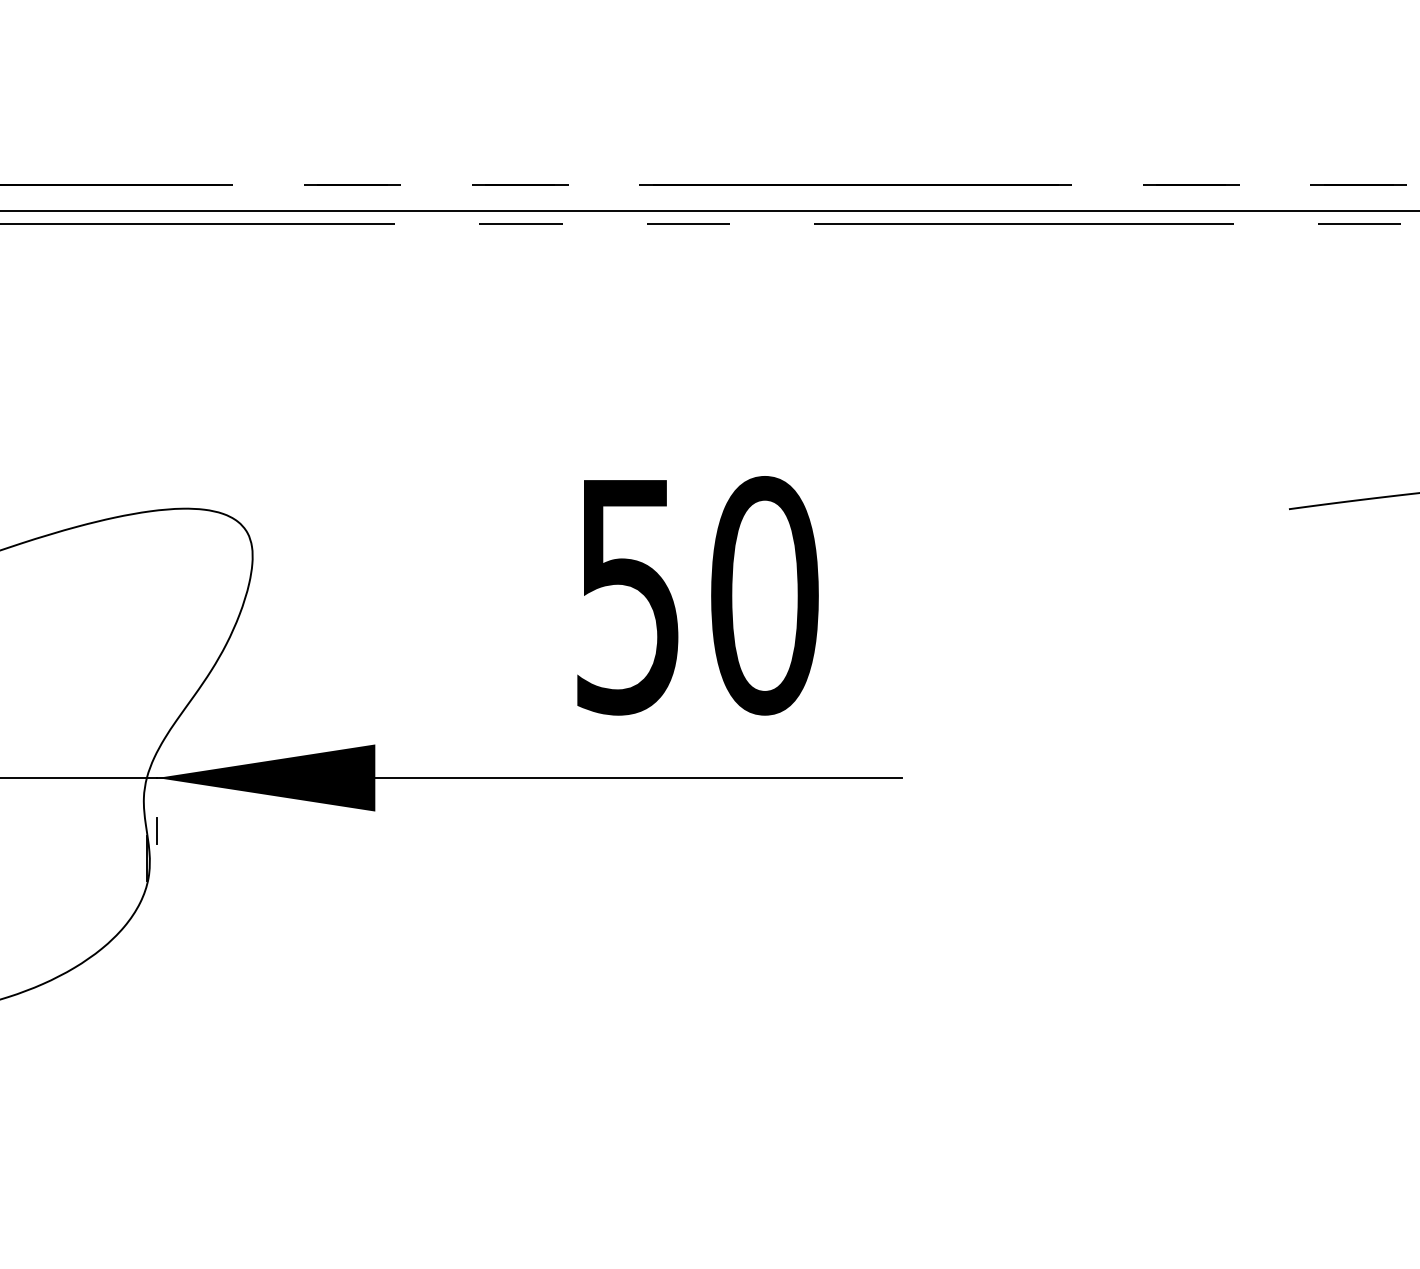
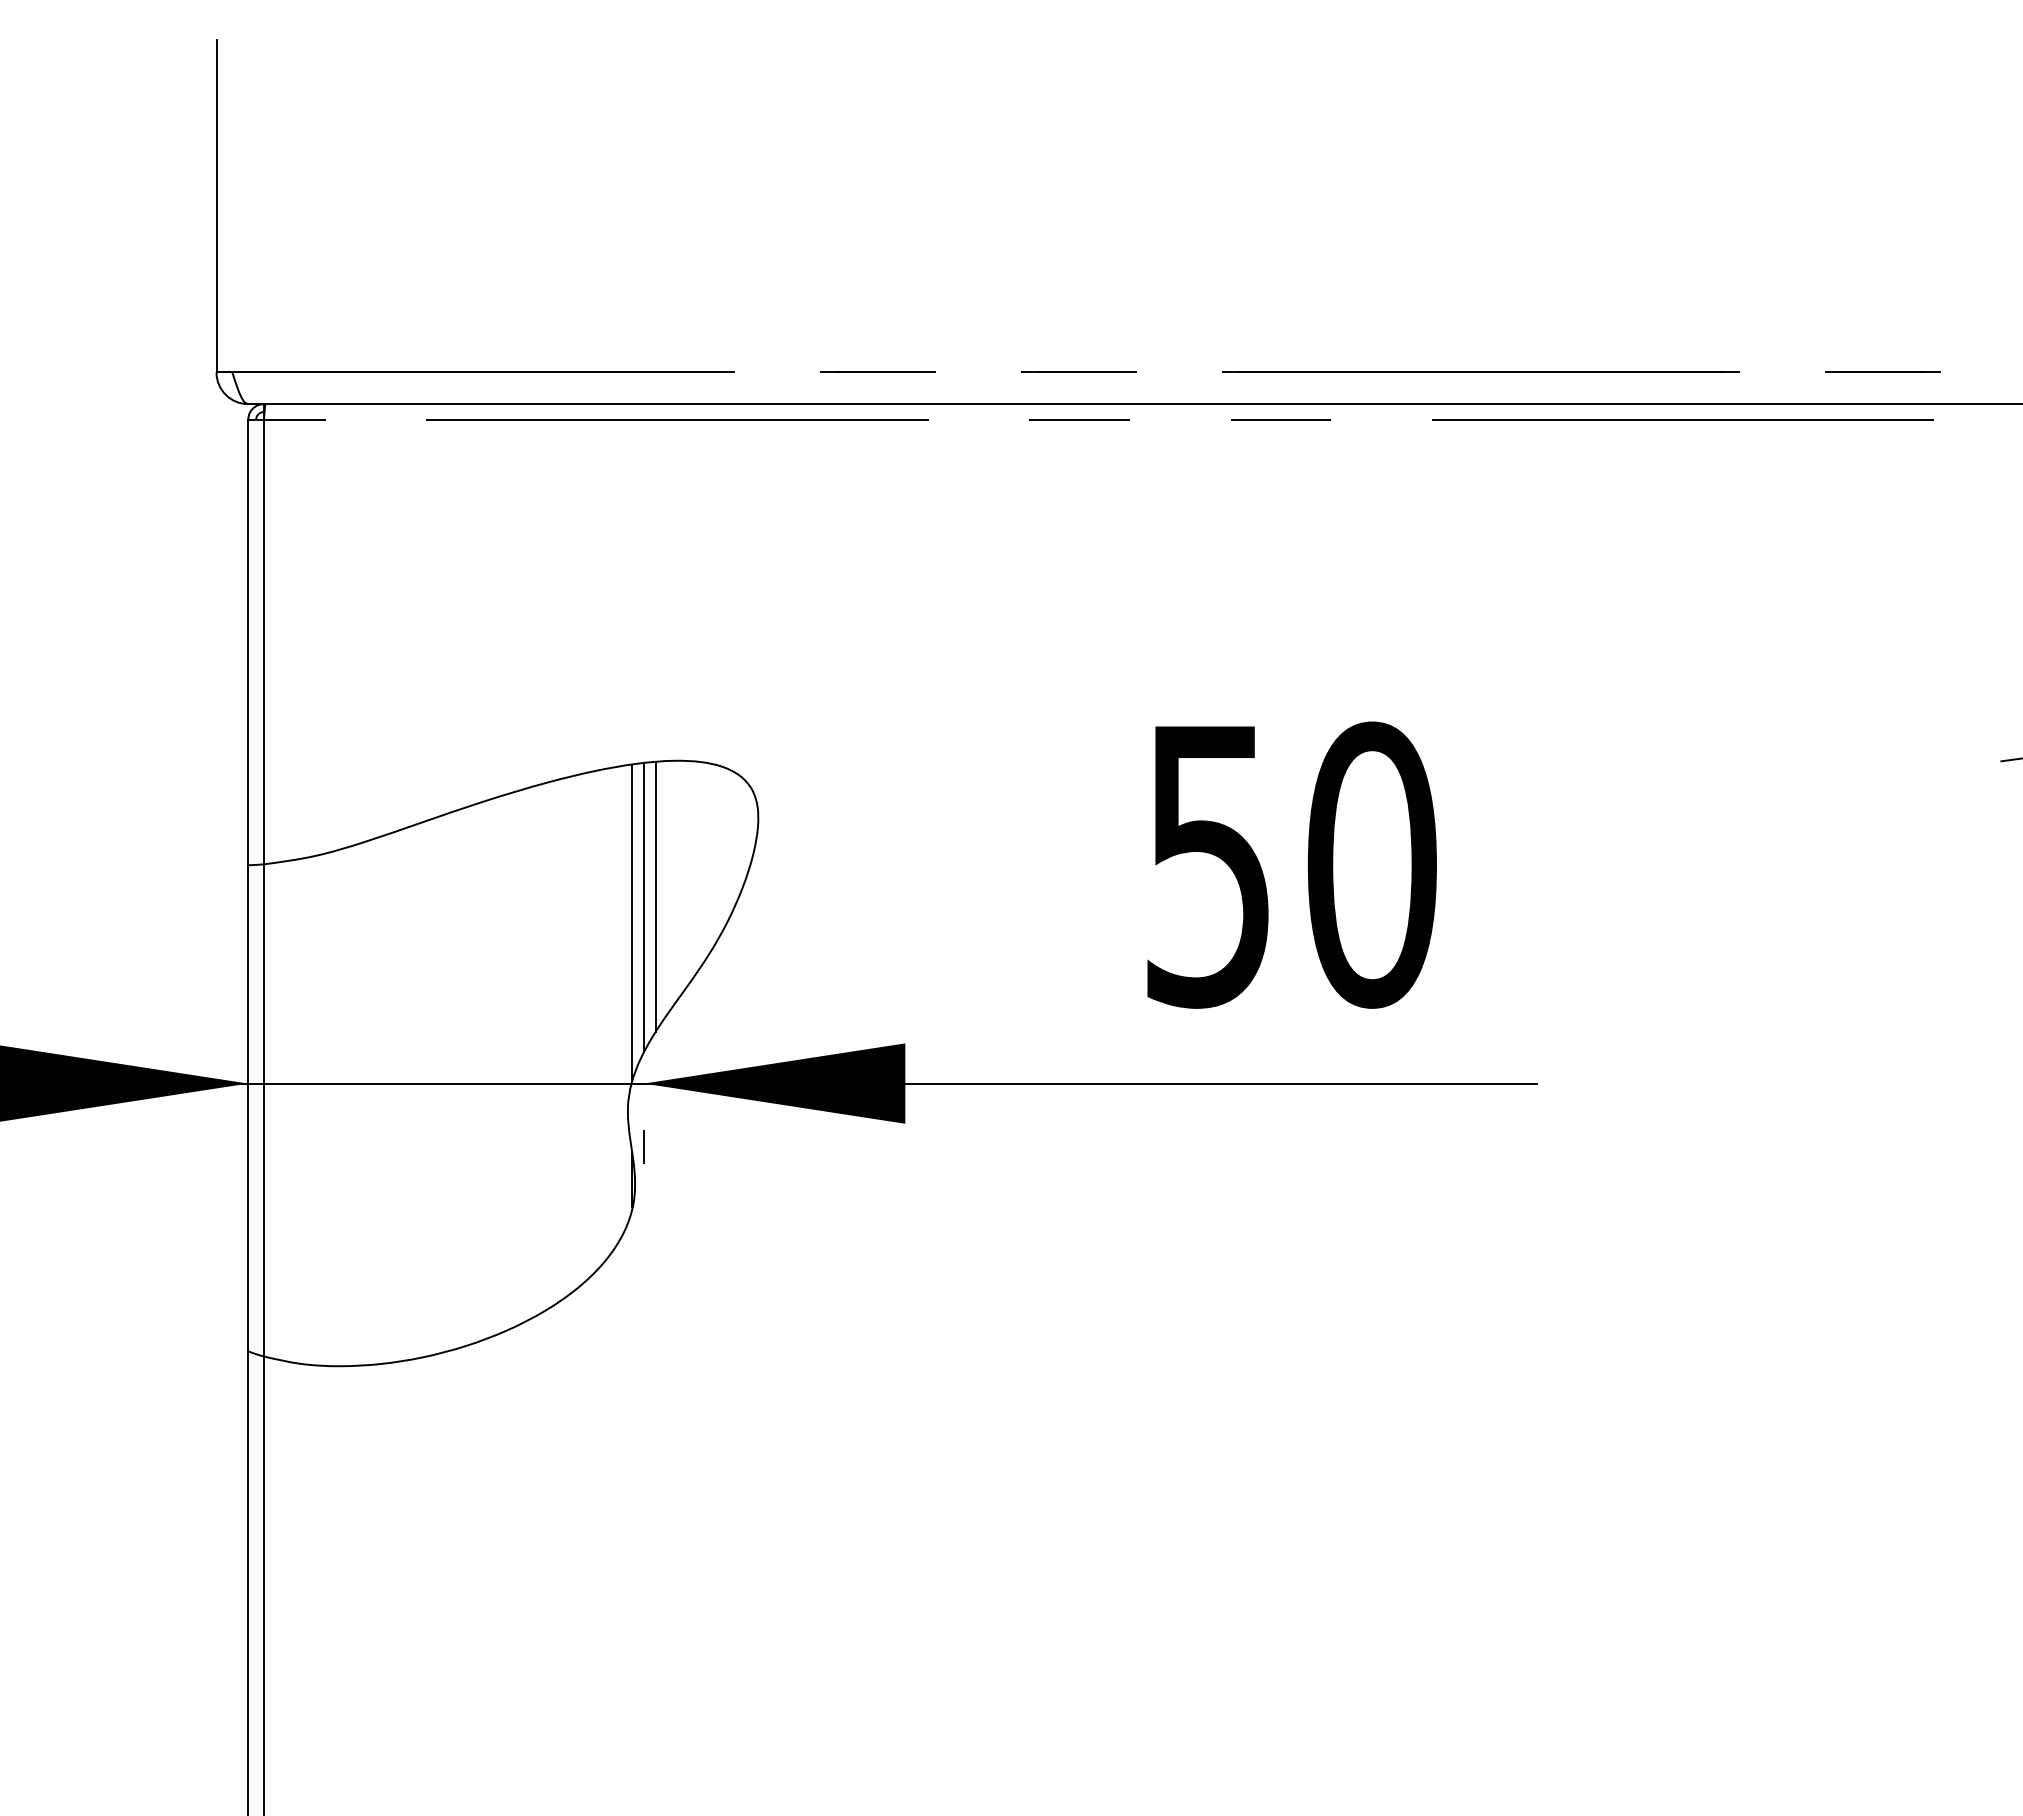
line: (166, 621) -> (655, 896), added
line: (156, 631) -> (643, 907), added
line: (147, 643) -> (632, 922), added

